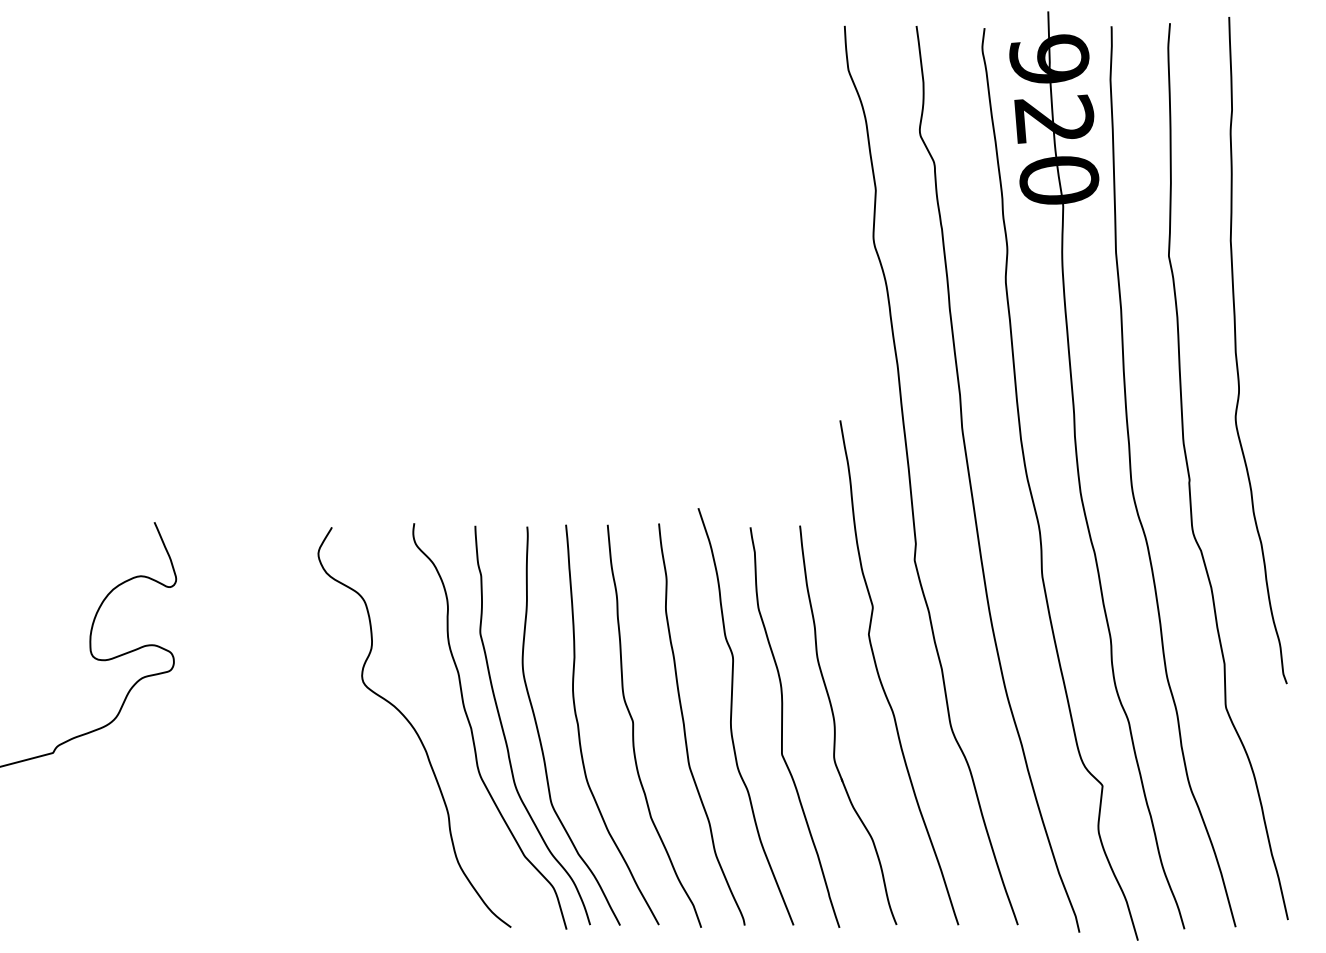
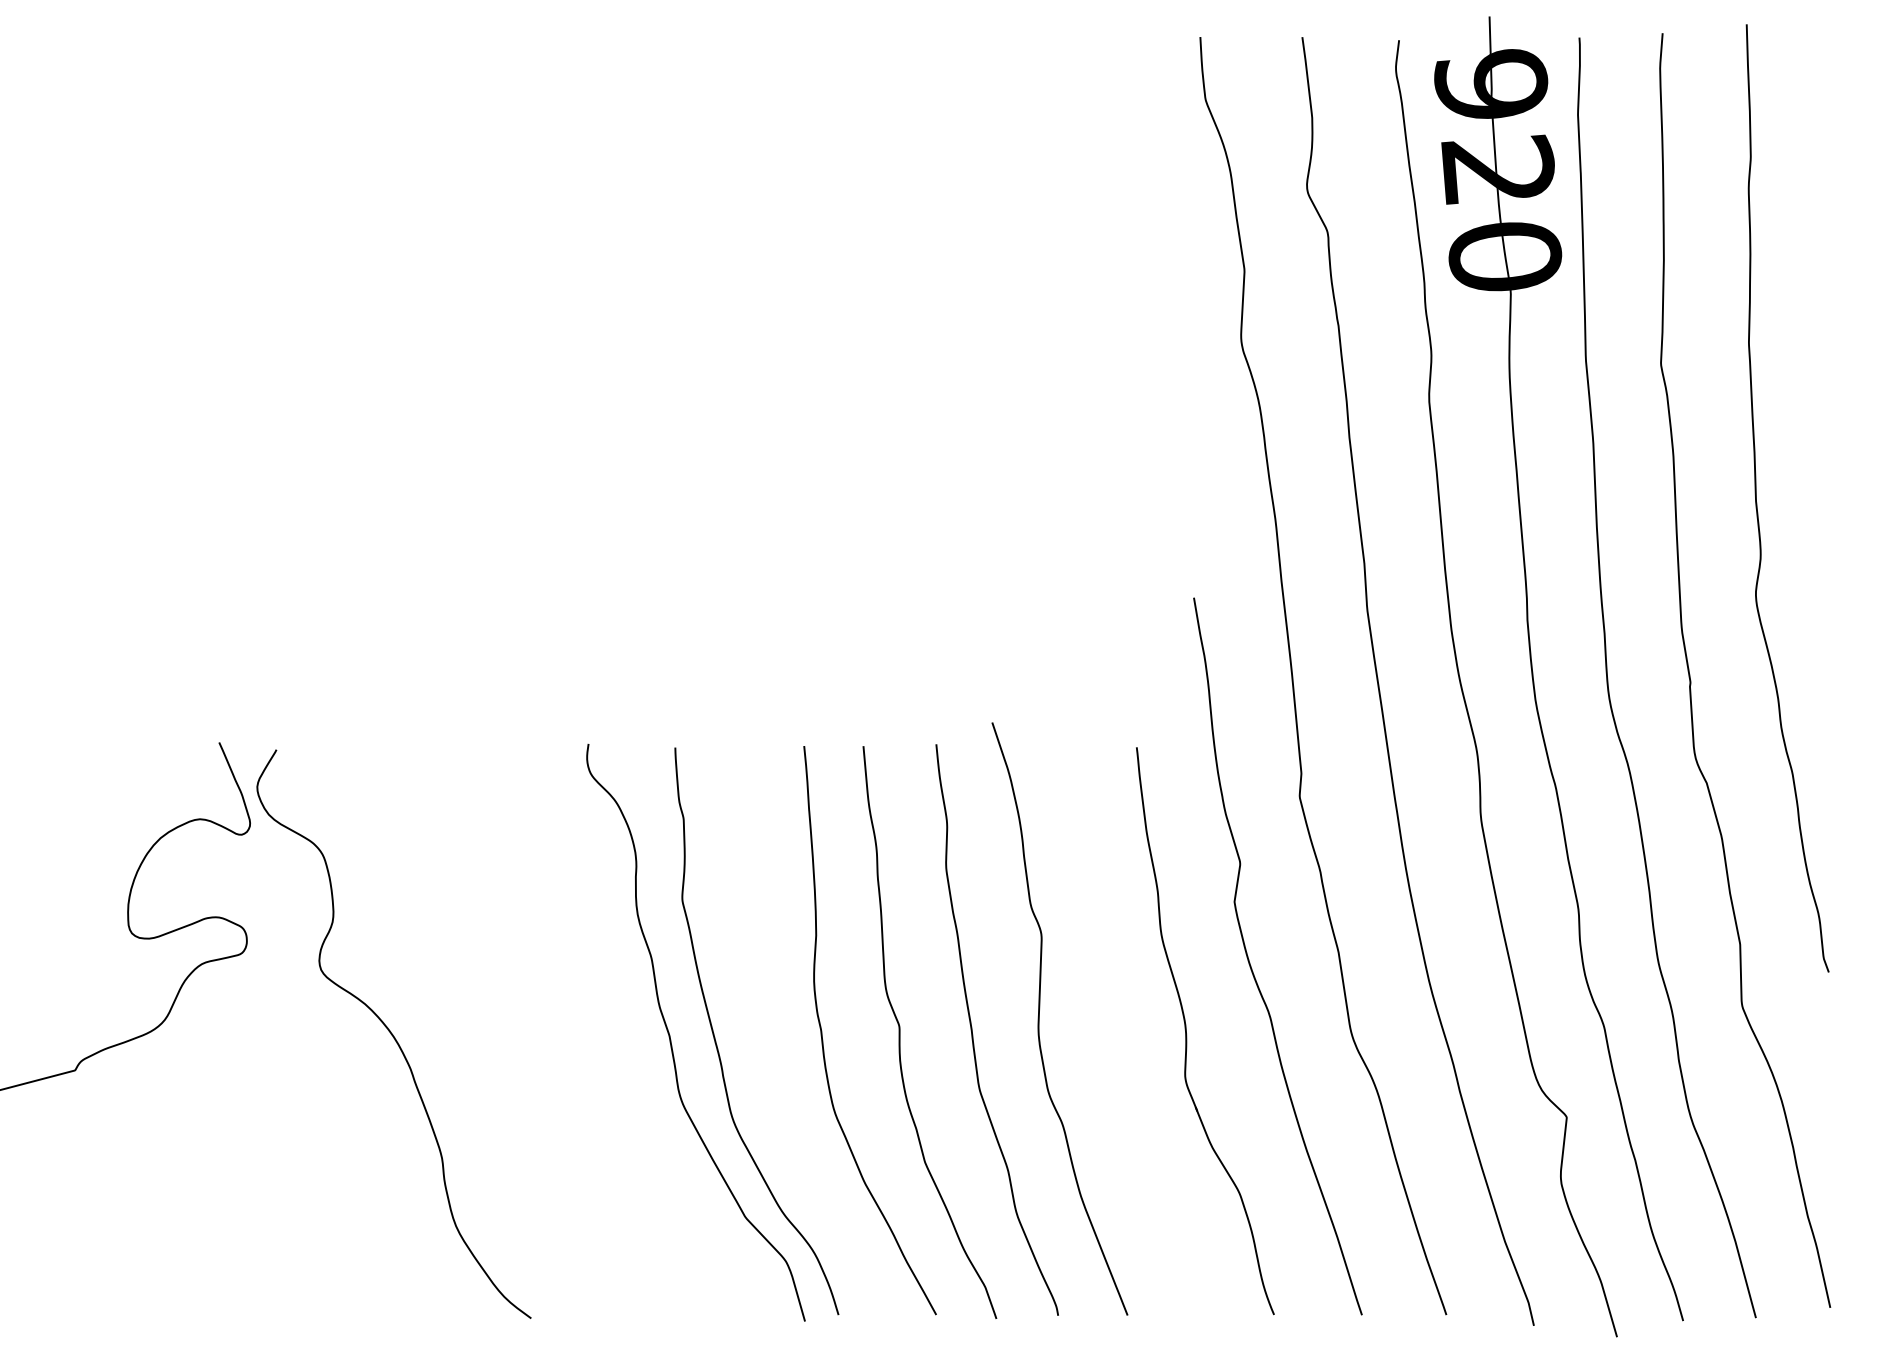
curve: (413, 726) -> (392, 1033), moved
curve: (782, 727) -> (1112, 1034), removed
curve: (539, 734) -> (766, 1043), removed

